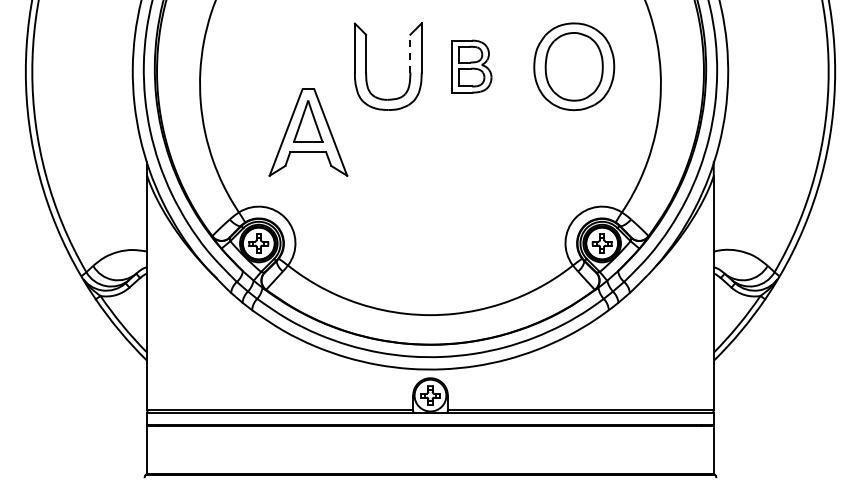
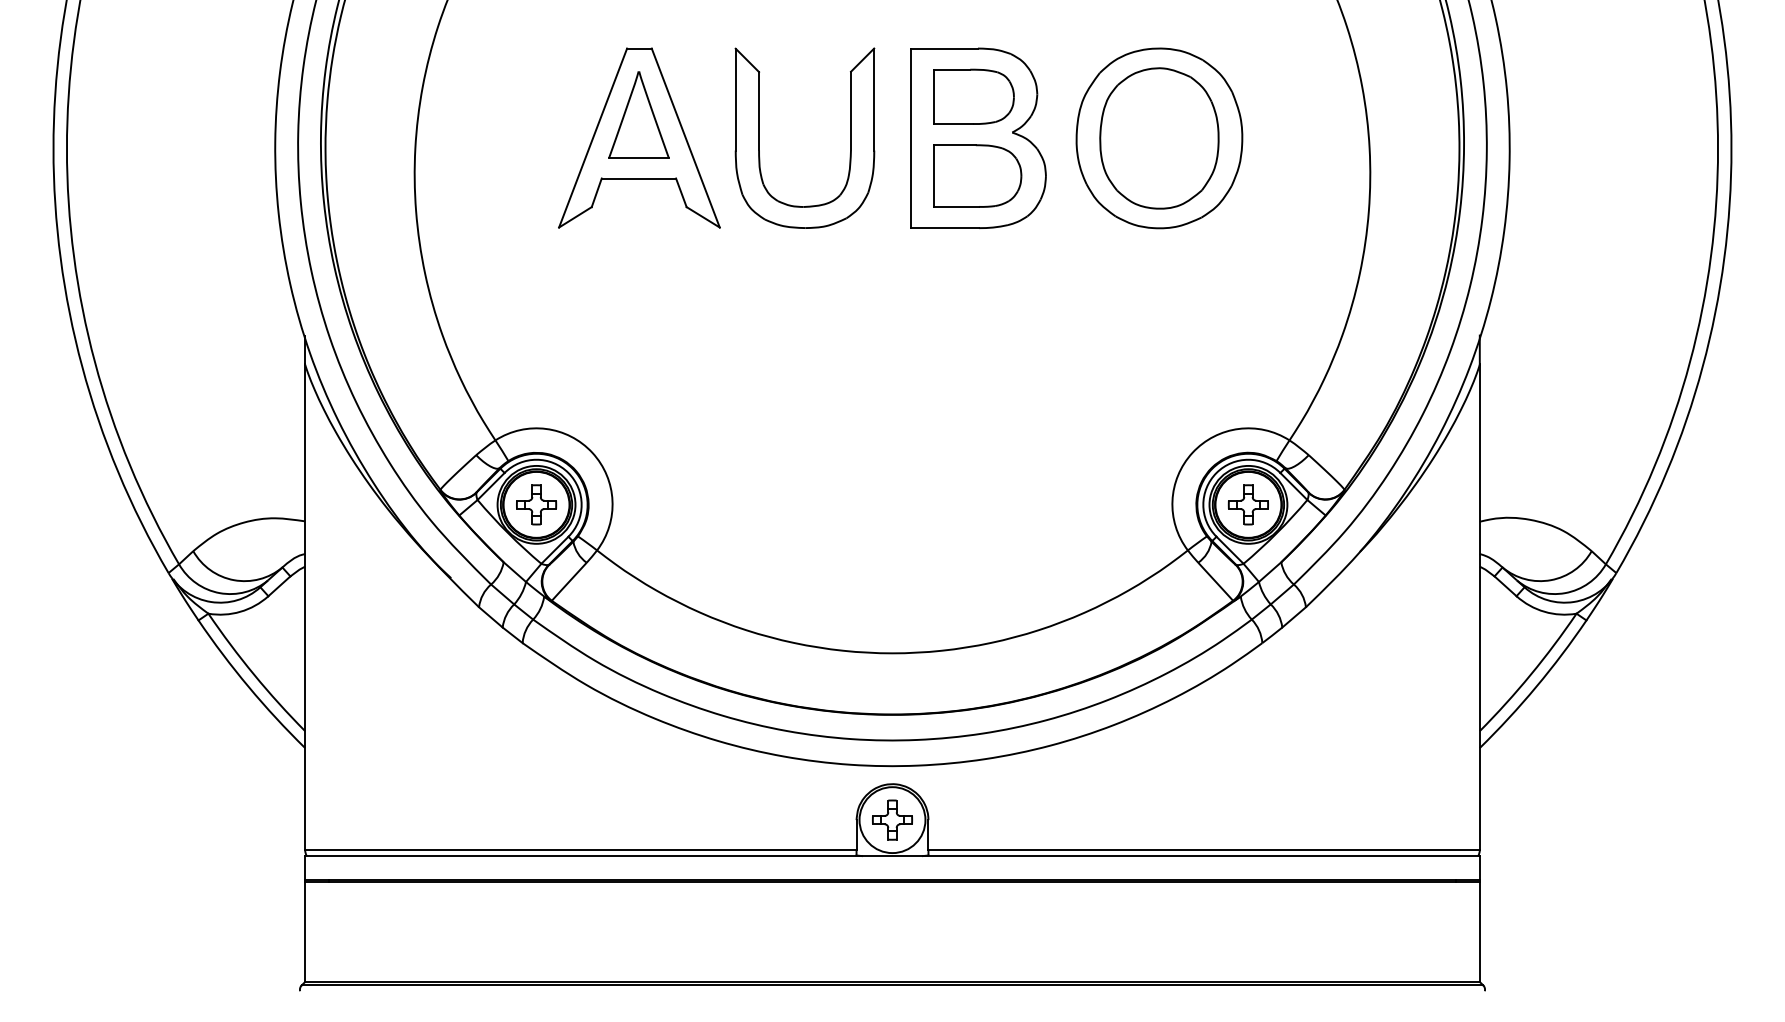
line: (410, 53) -> (851, 110), dashed -> solid
part: (471, 66) -> (977, 137), size x1.67
part: (574, 66) -> (1159, 137), moved
part: (308, 132) -> (639, 137), moved

